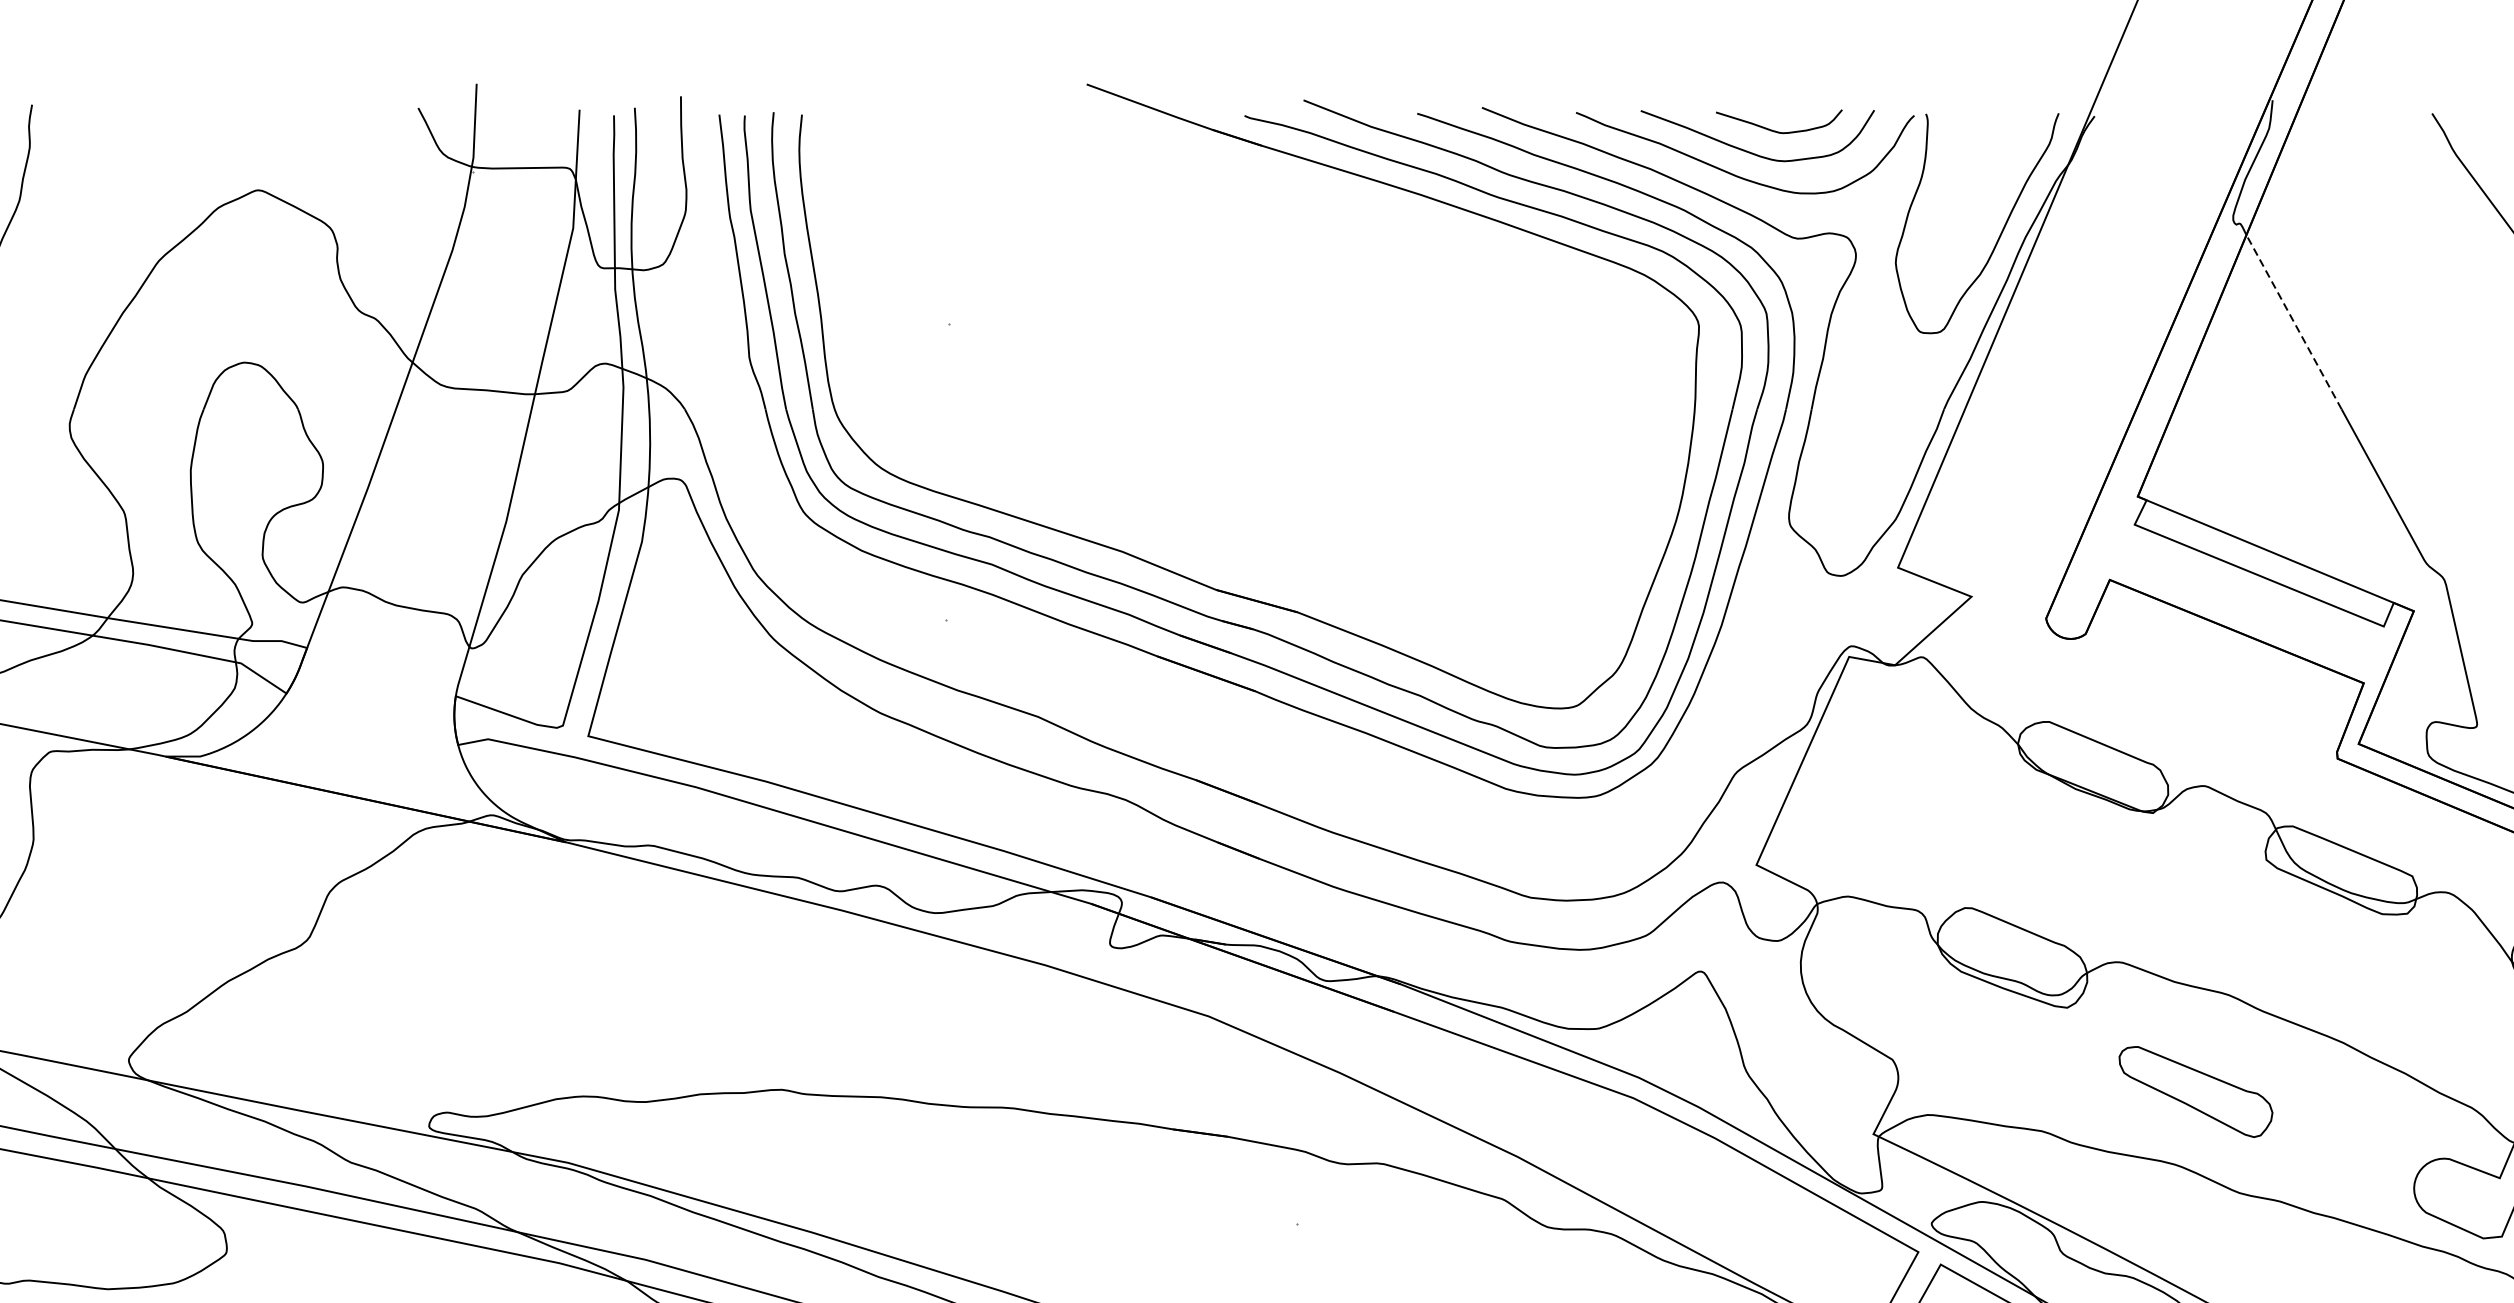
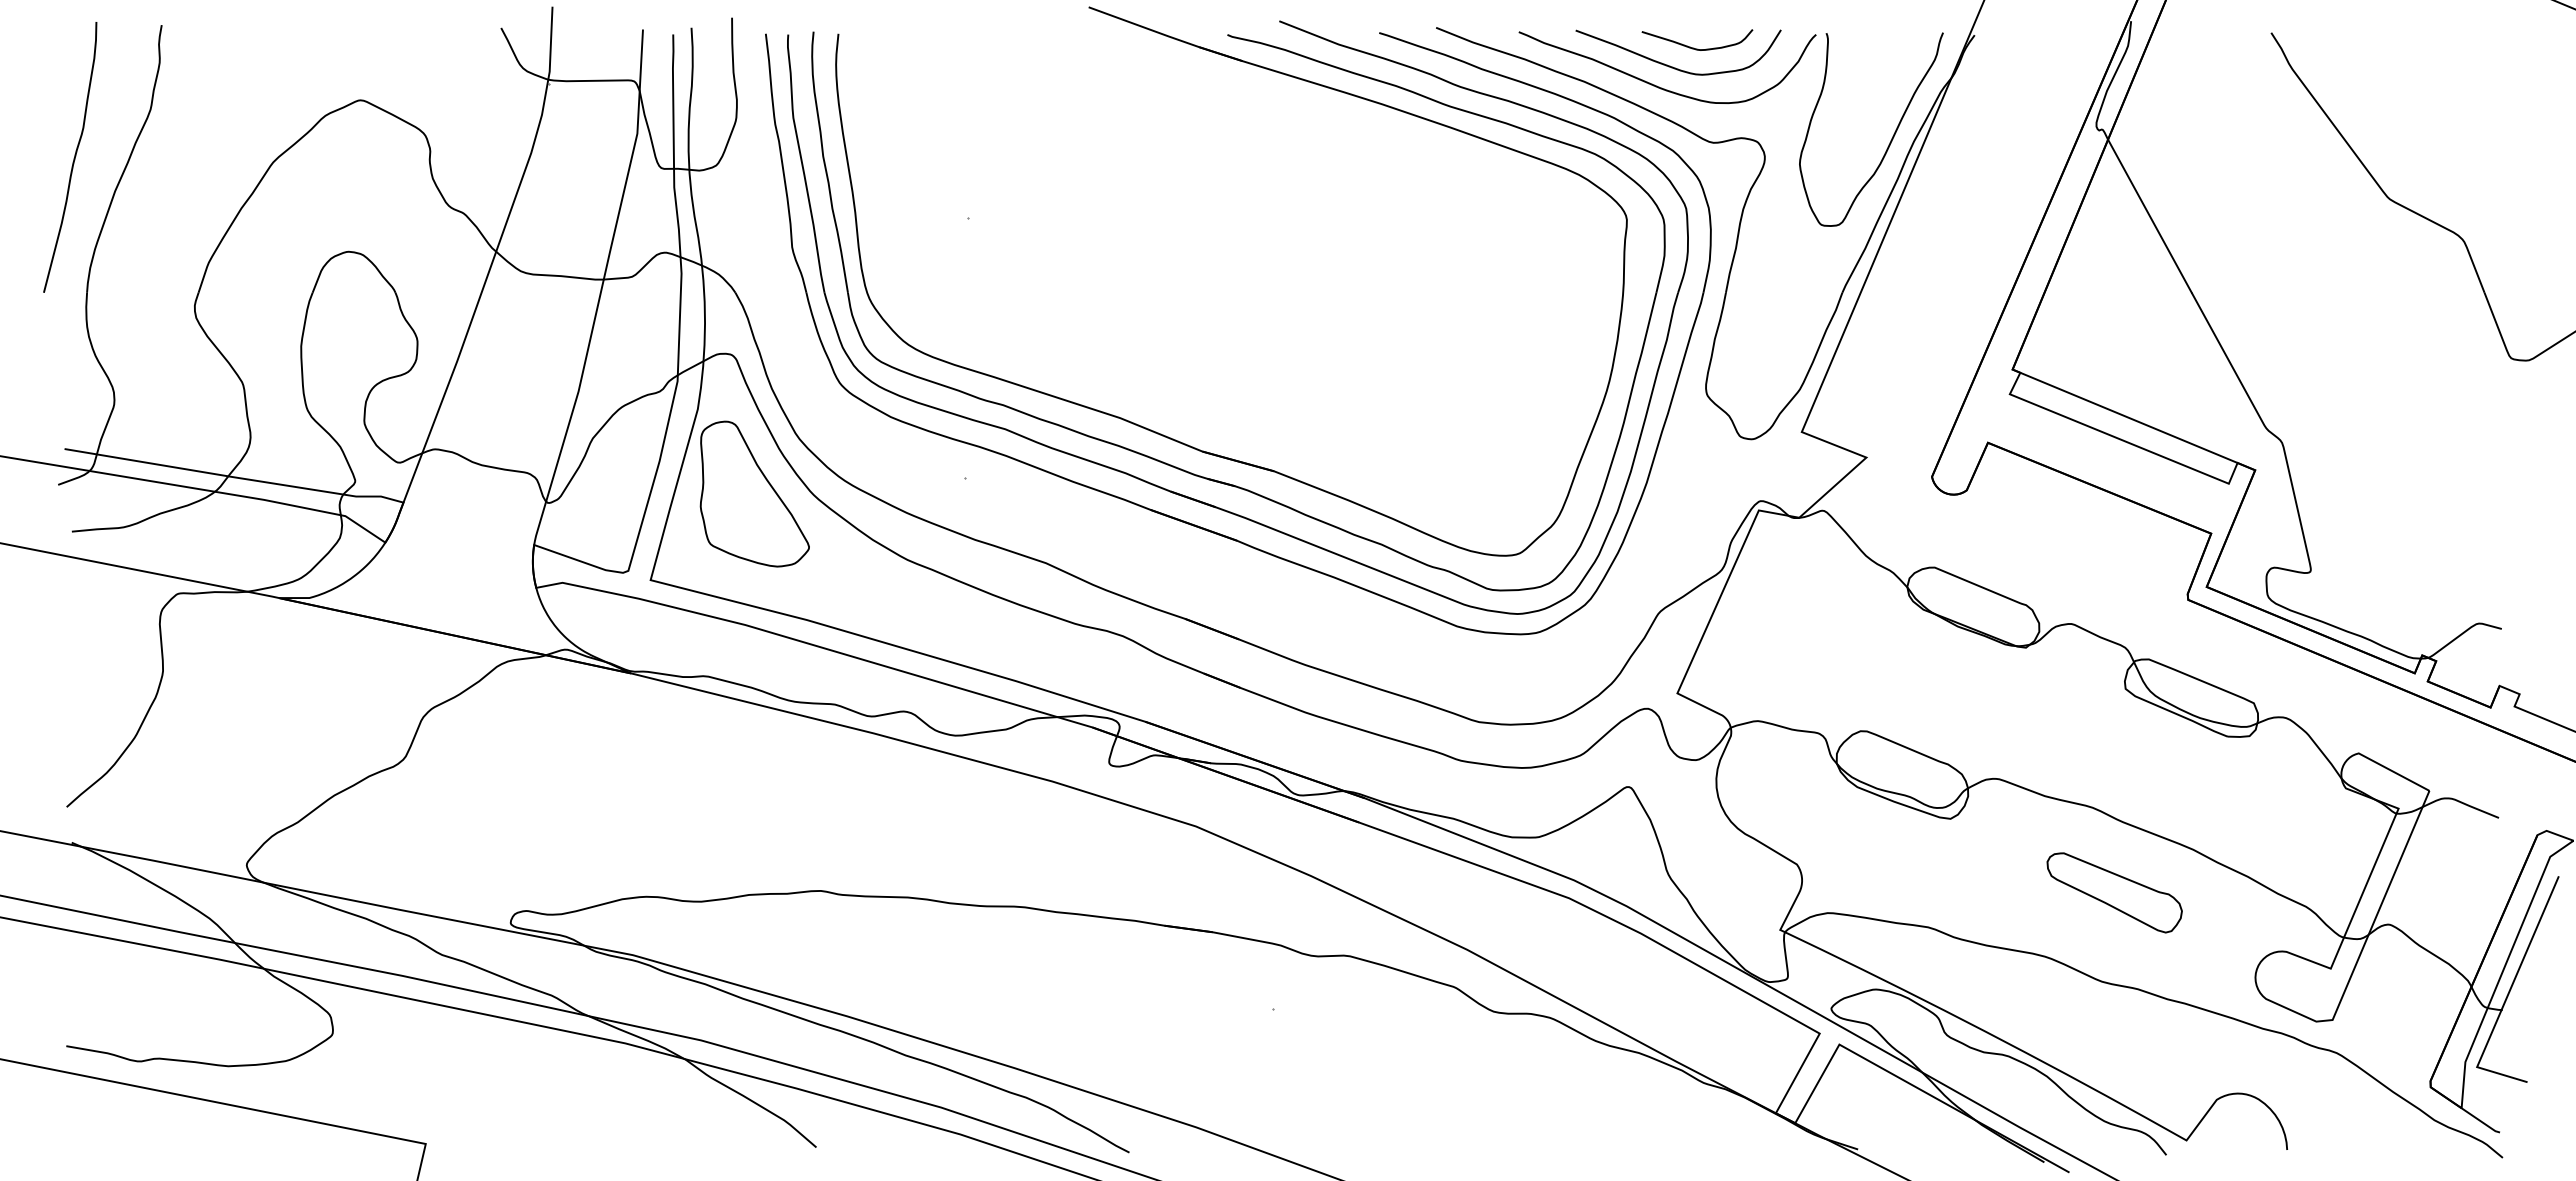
line: (2293, 321) -> (2149, 215), dashed -> solid
part: (706, 637) -> (754, 493), added
part: (2195, 1091) -> (2114, 892), moved

